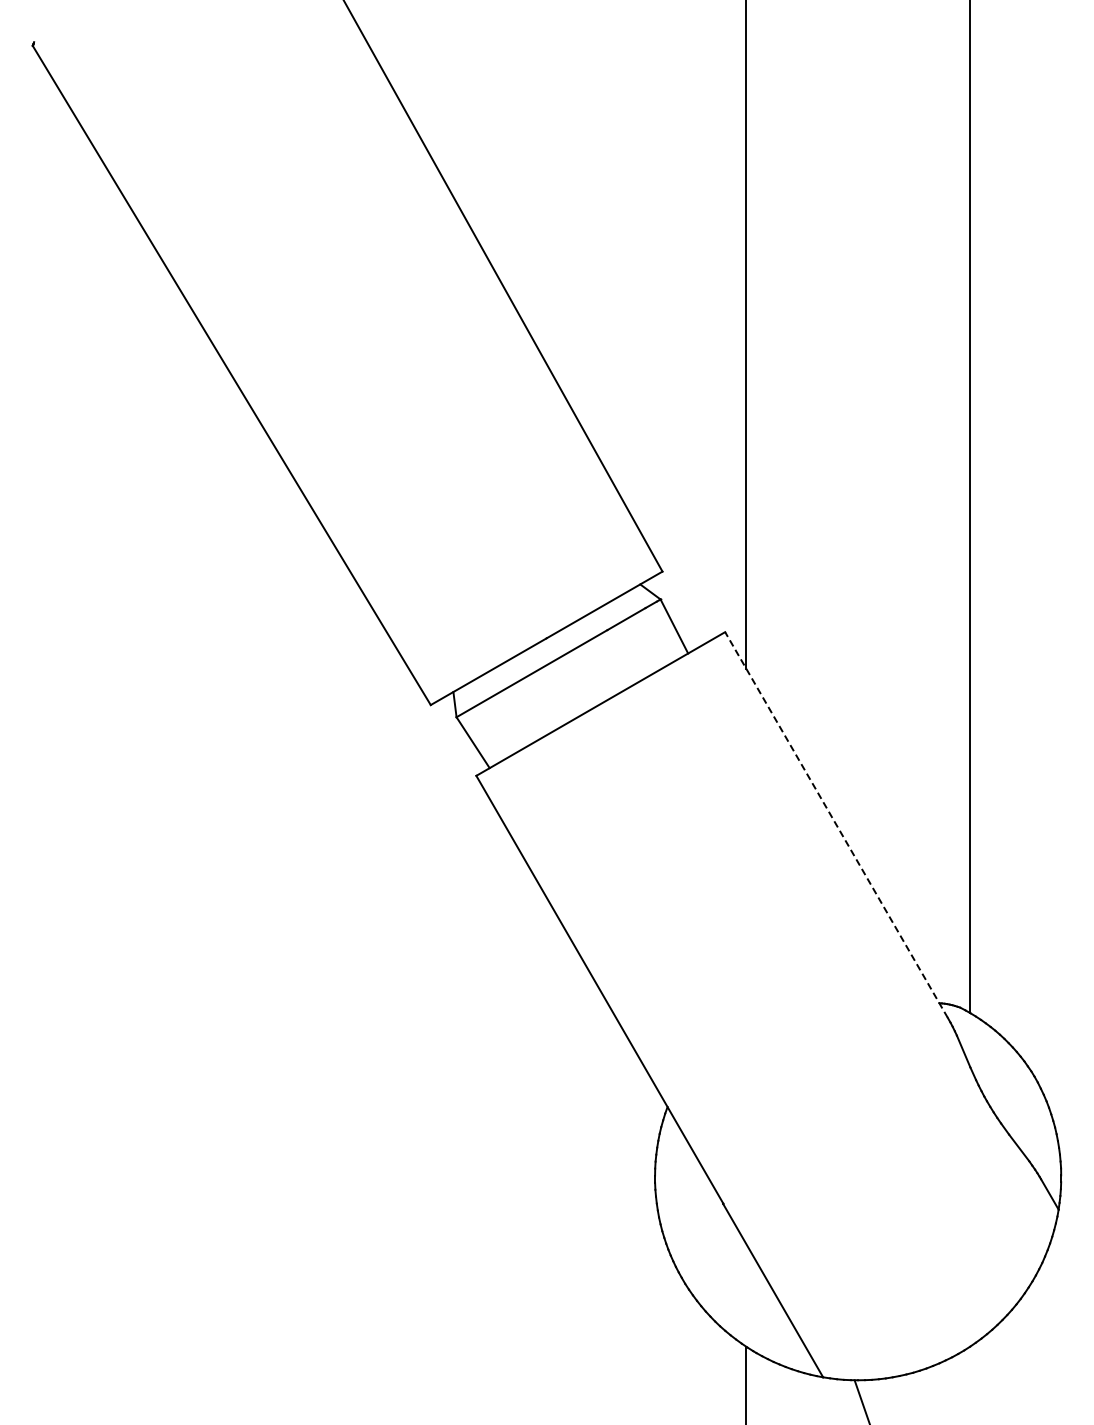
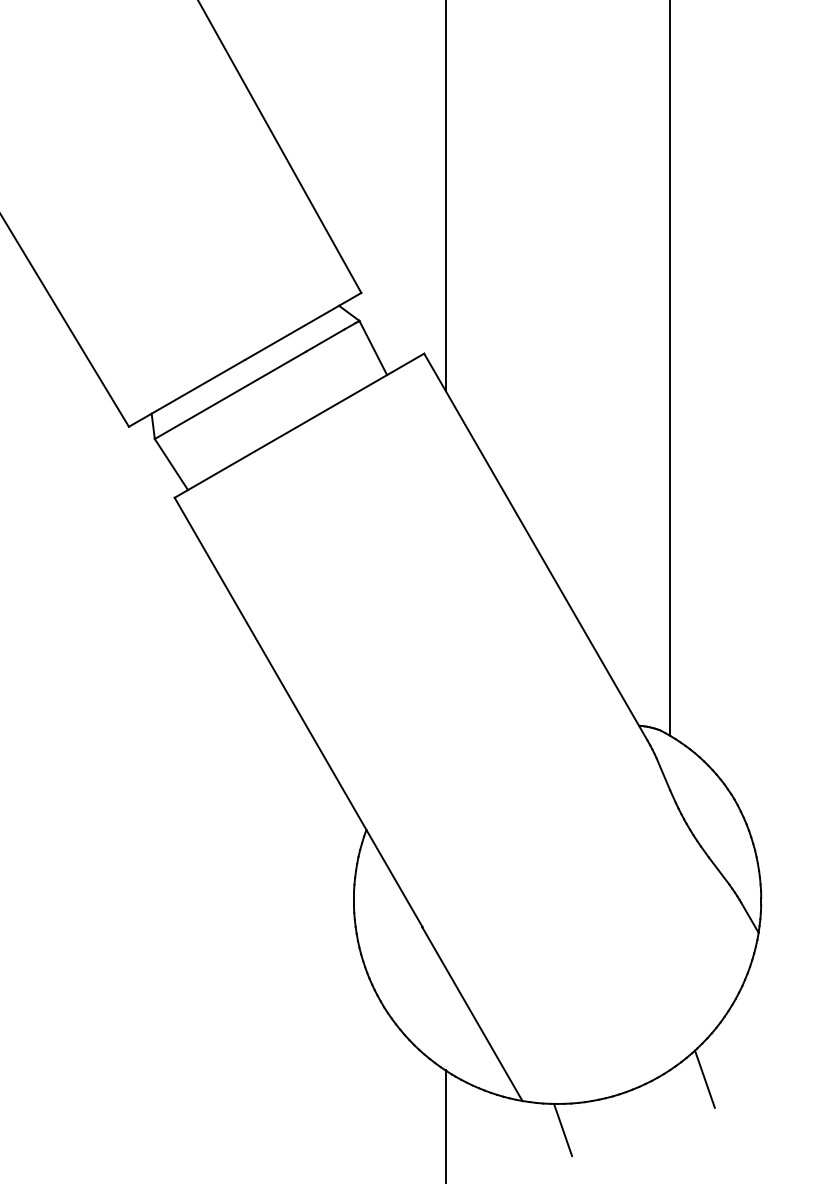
line: (836, 825) -> (535, 547), dashed -> solid
line: (1004, 1355) -> (704, 1079), added

